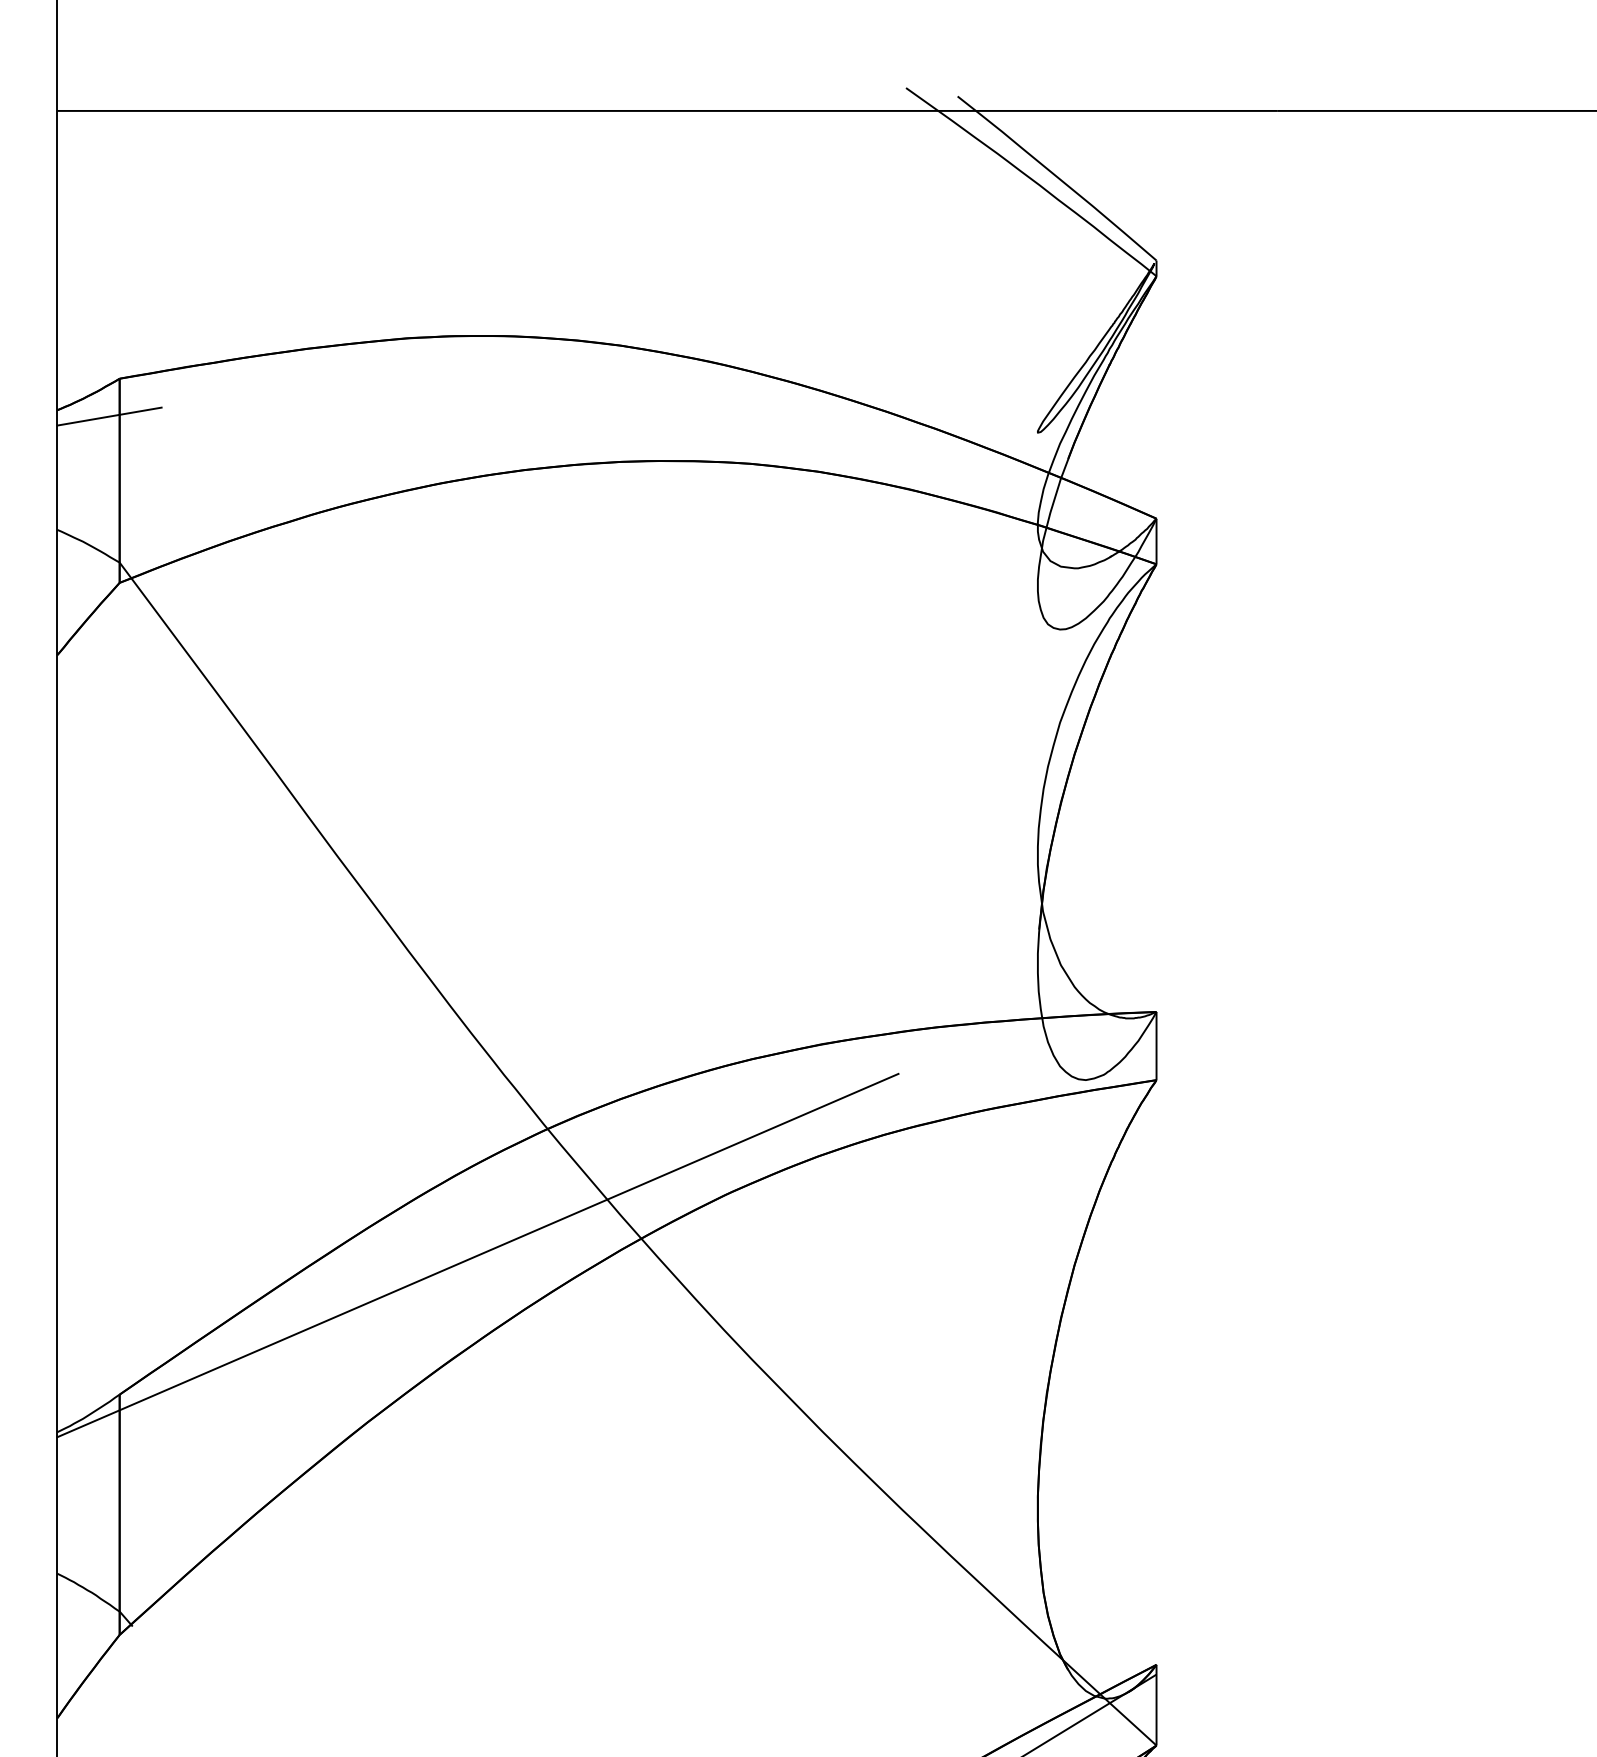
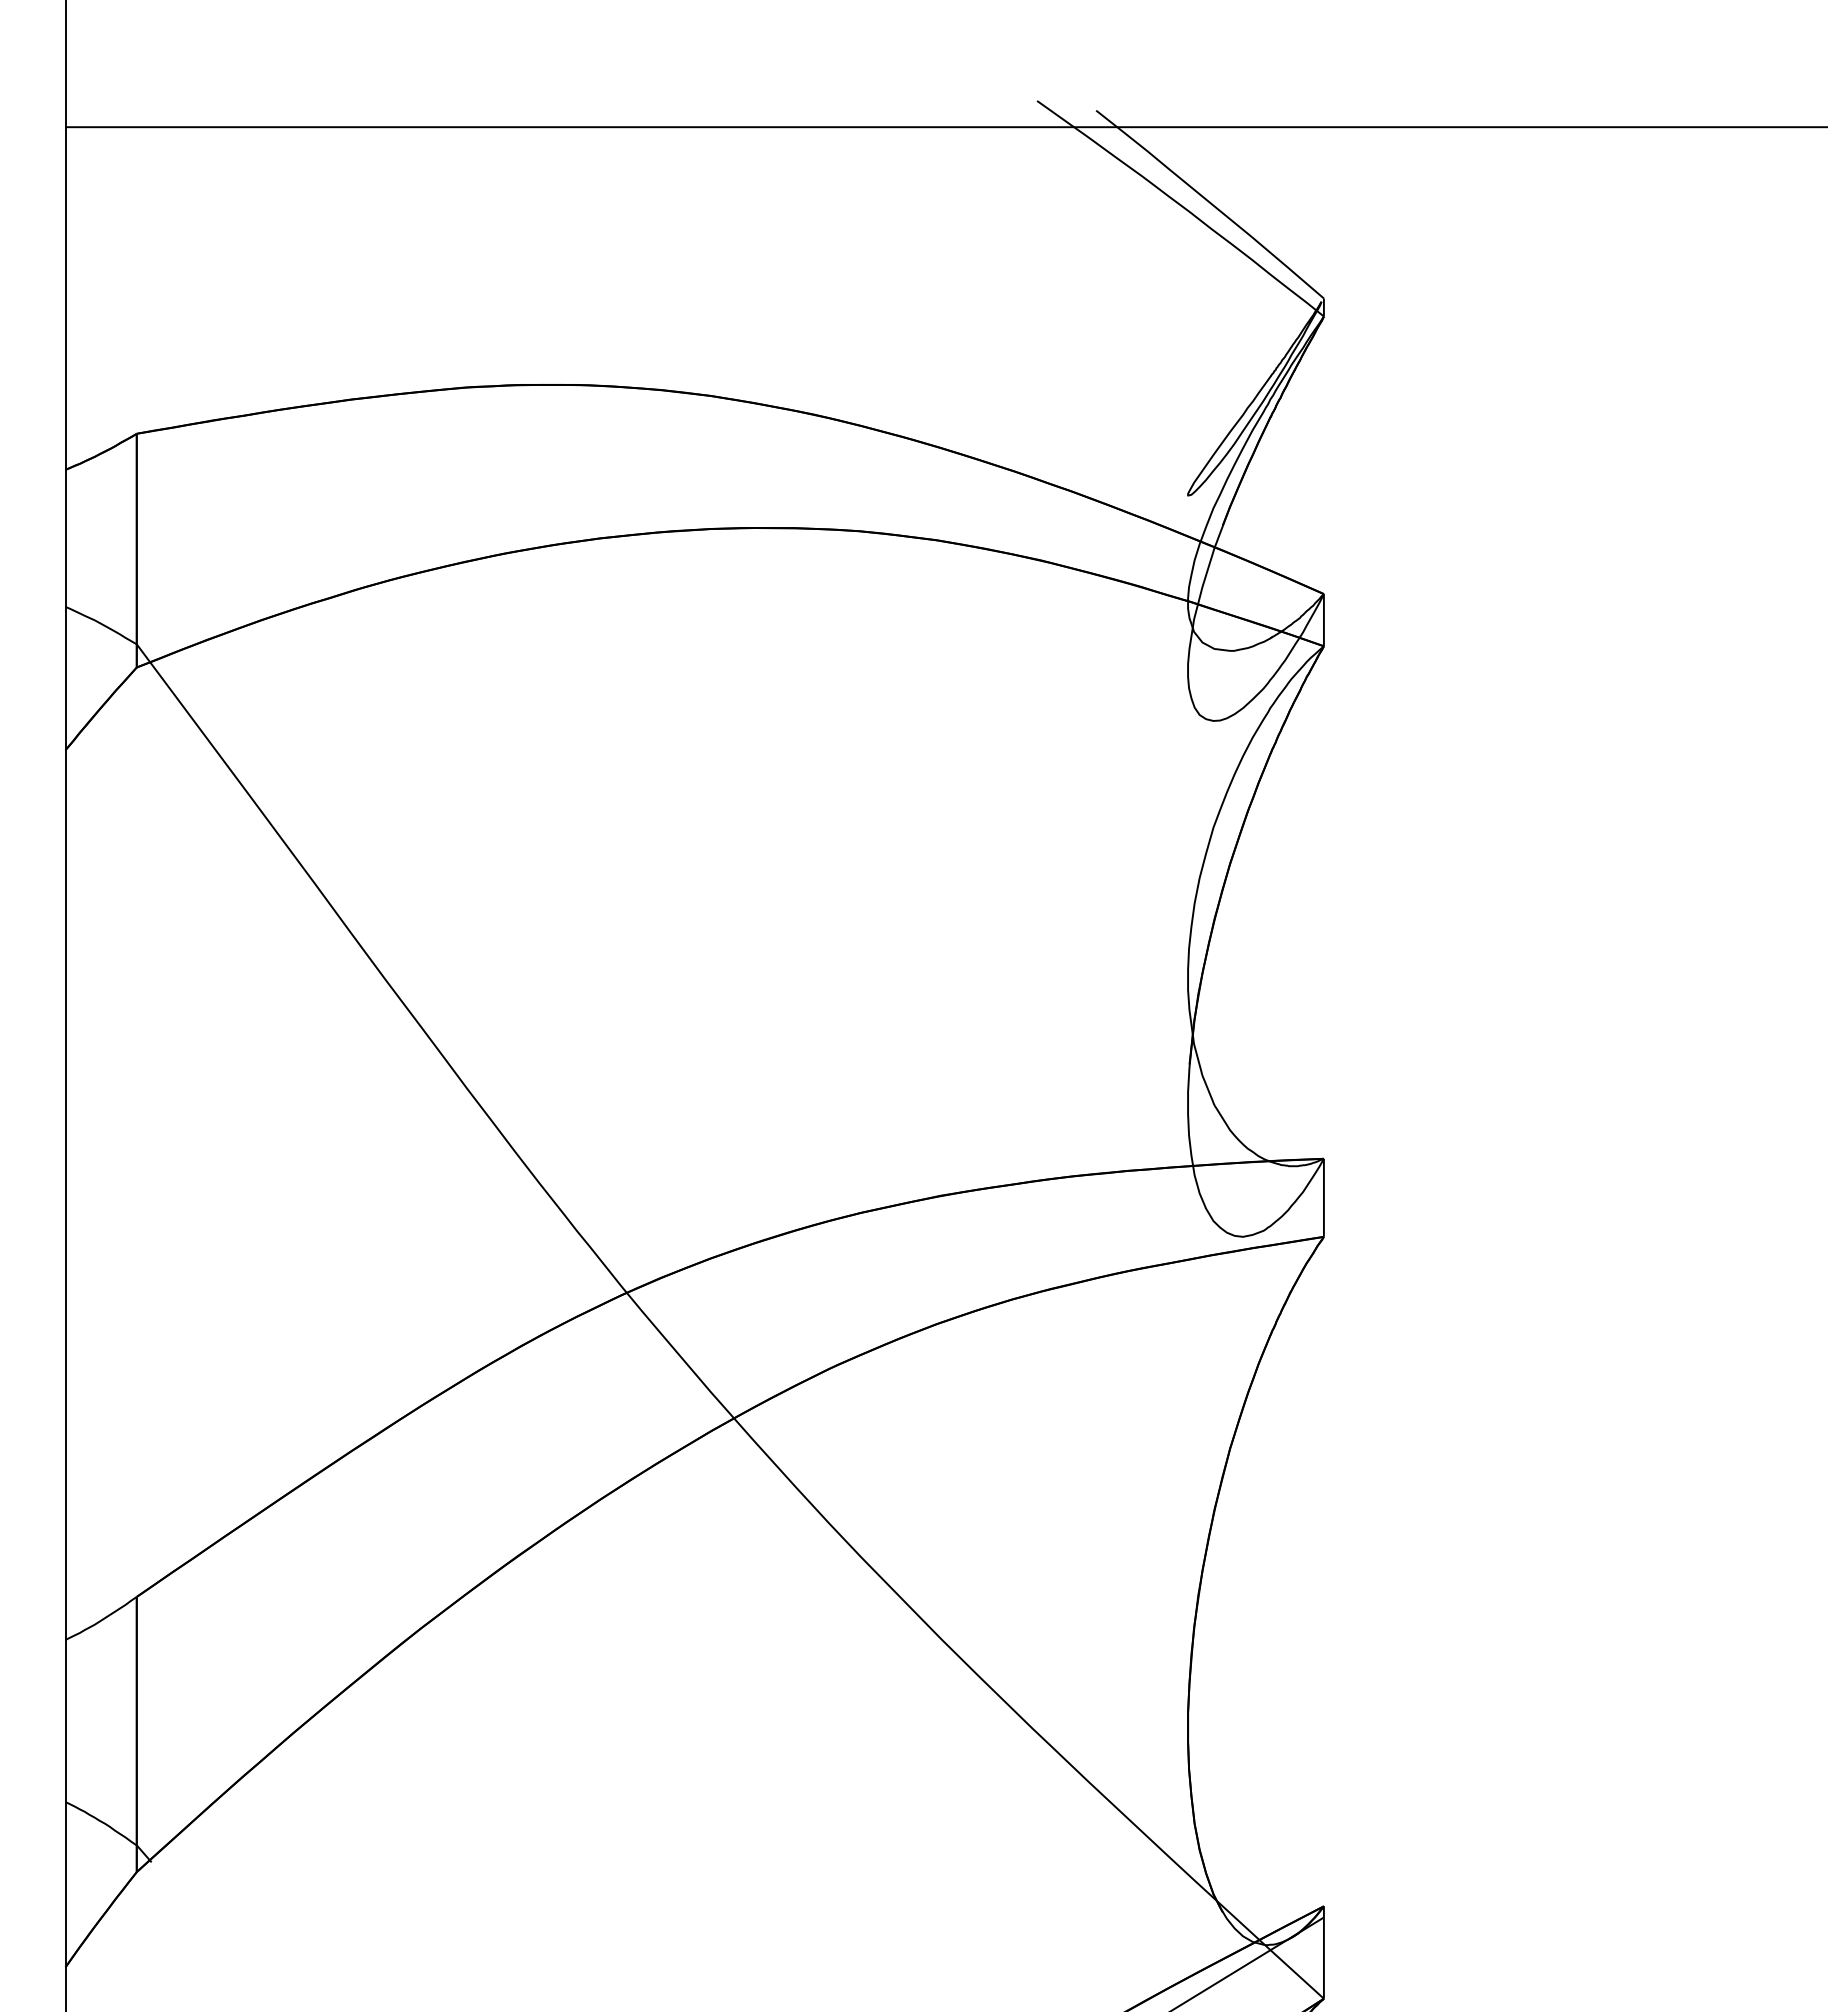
line: (108, 416) -> (124, 476), removed
line: (477, 1255) -> (546, 1437), removed

